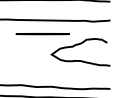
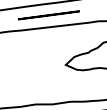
line: (42, 34) -> (48, 15), moved

